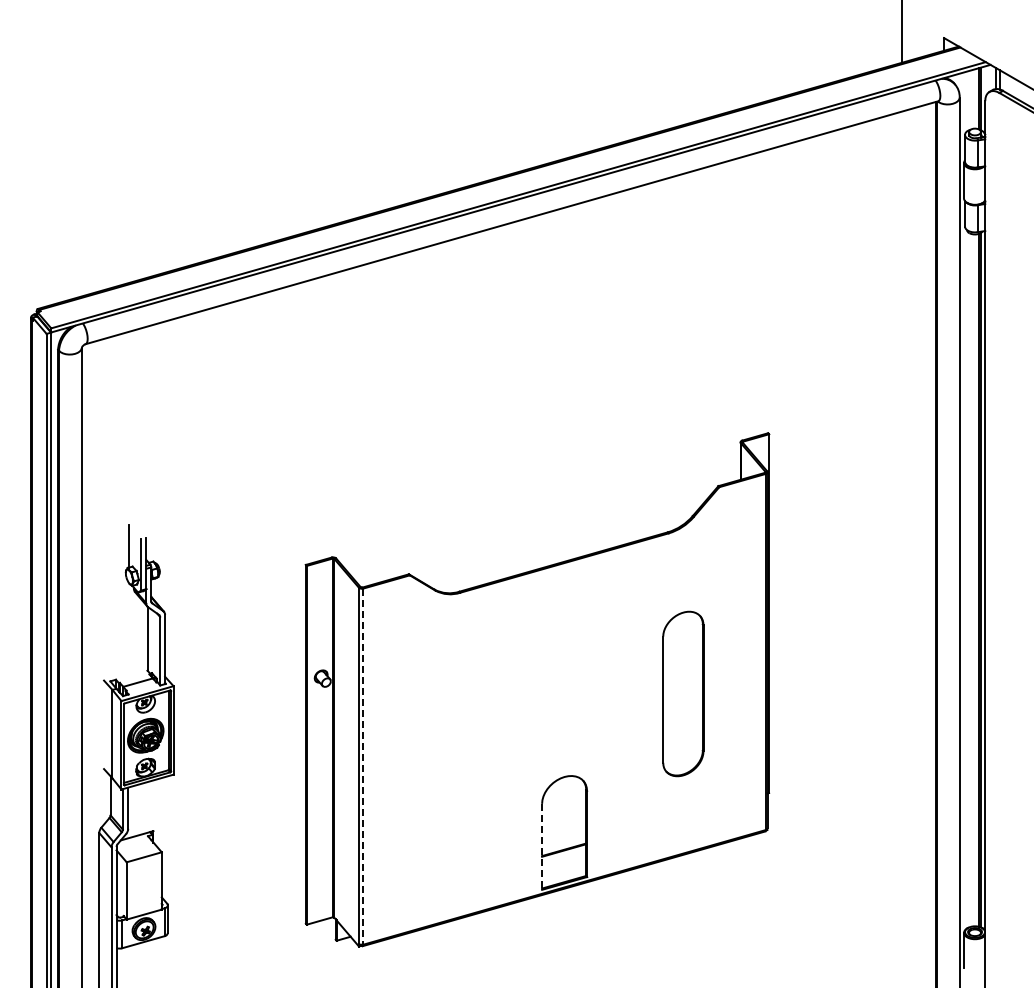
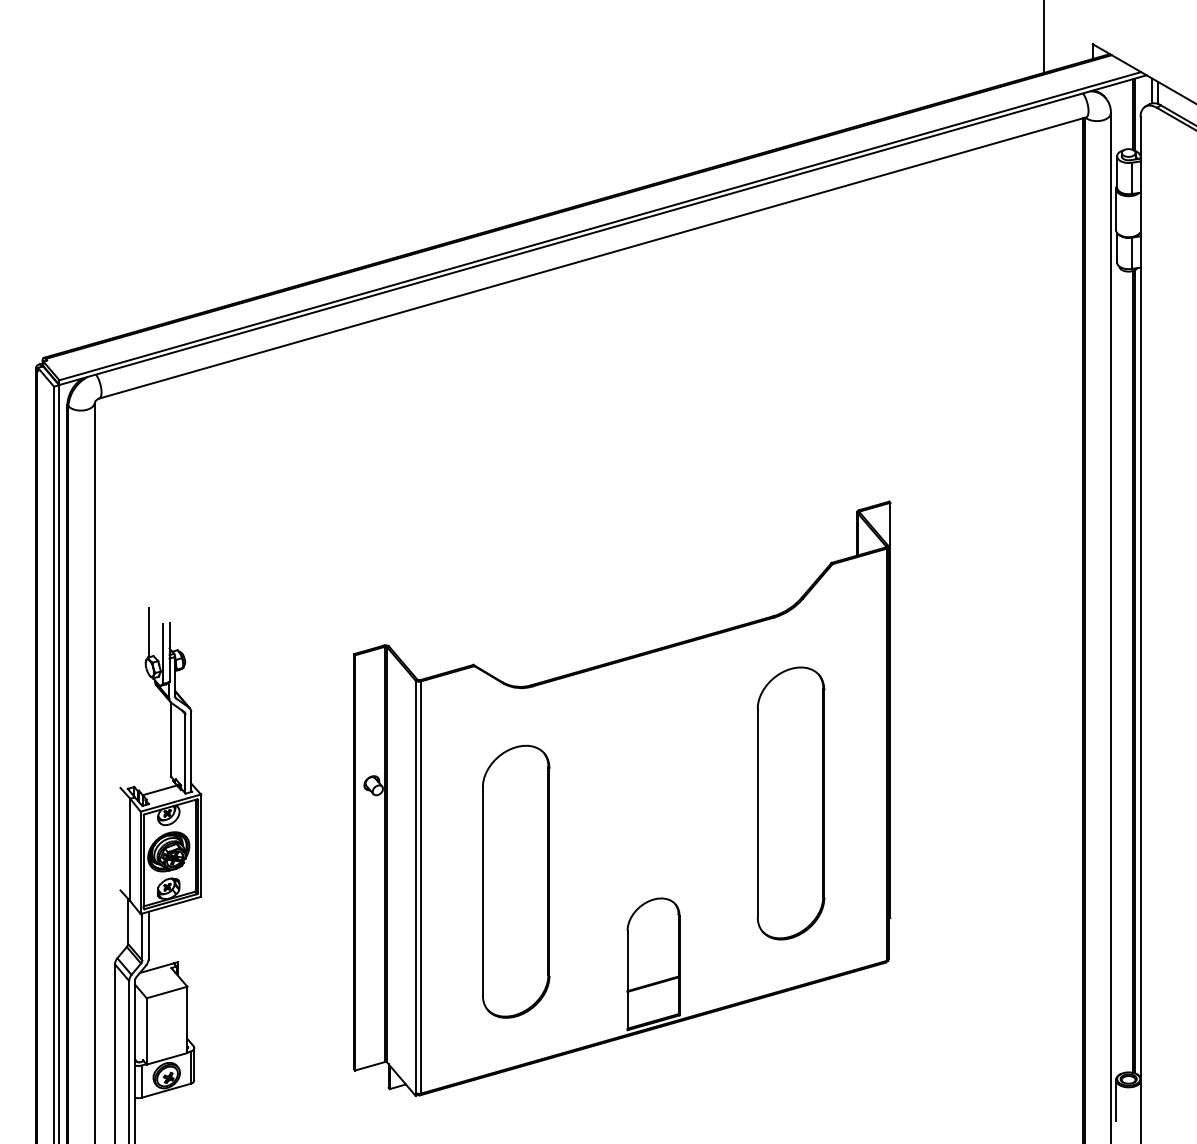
part: (683, 693) -> (791, 802), size x1.43
part: (445, 761) -> (515, 881), added
line: (363, 767) -> (420, 888), dashed -> solid
line: (542, 846) -> (628, 980), dashed -> solid

